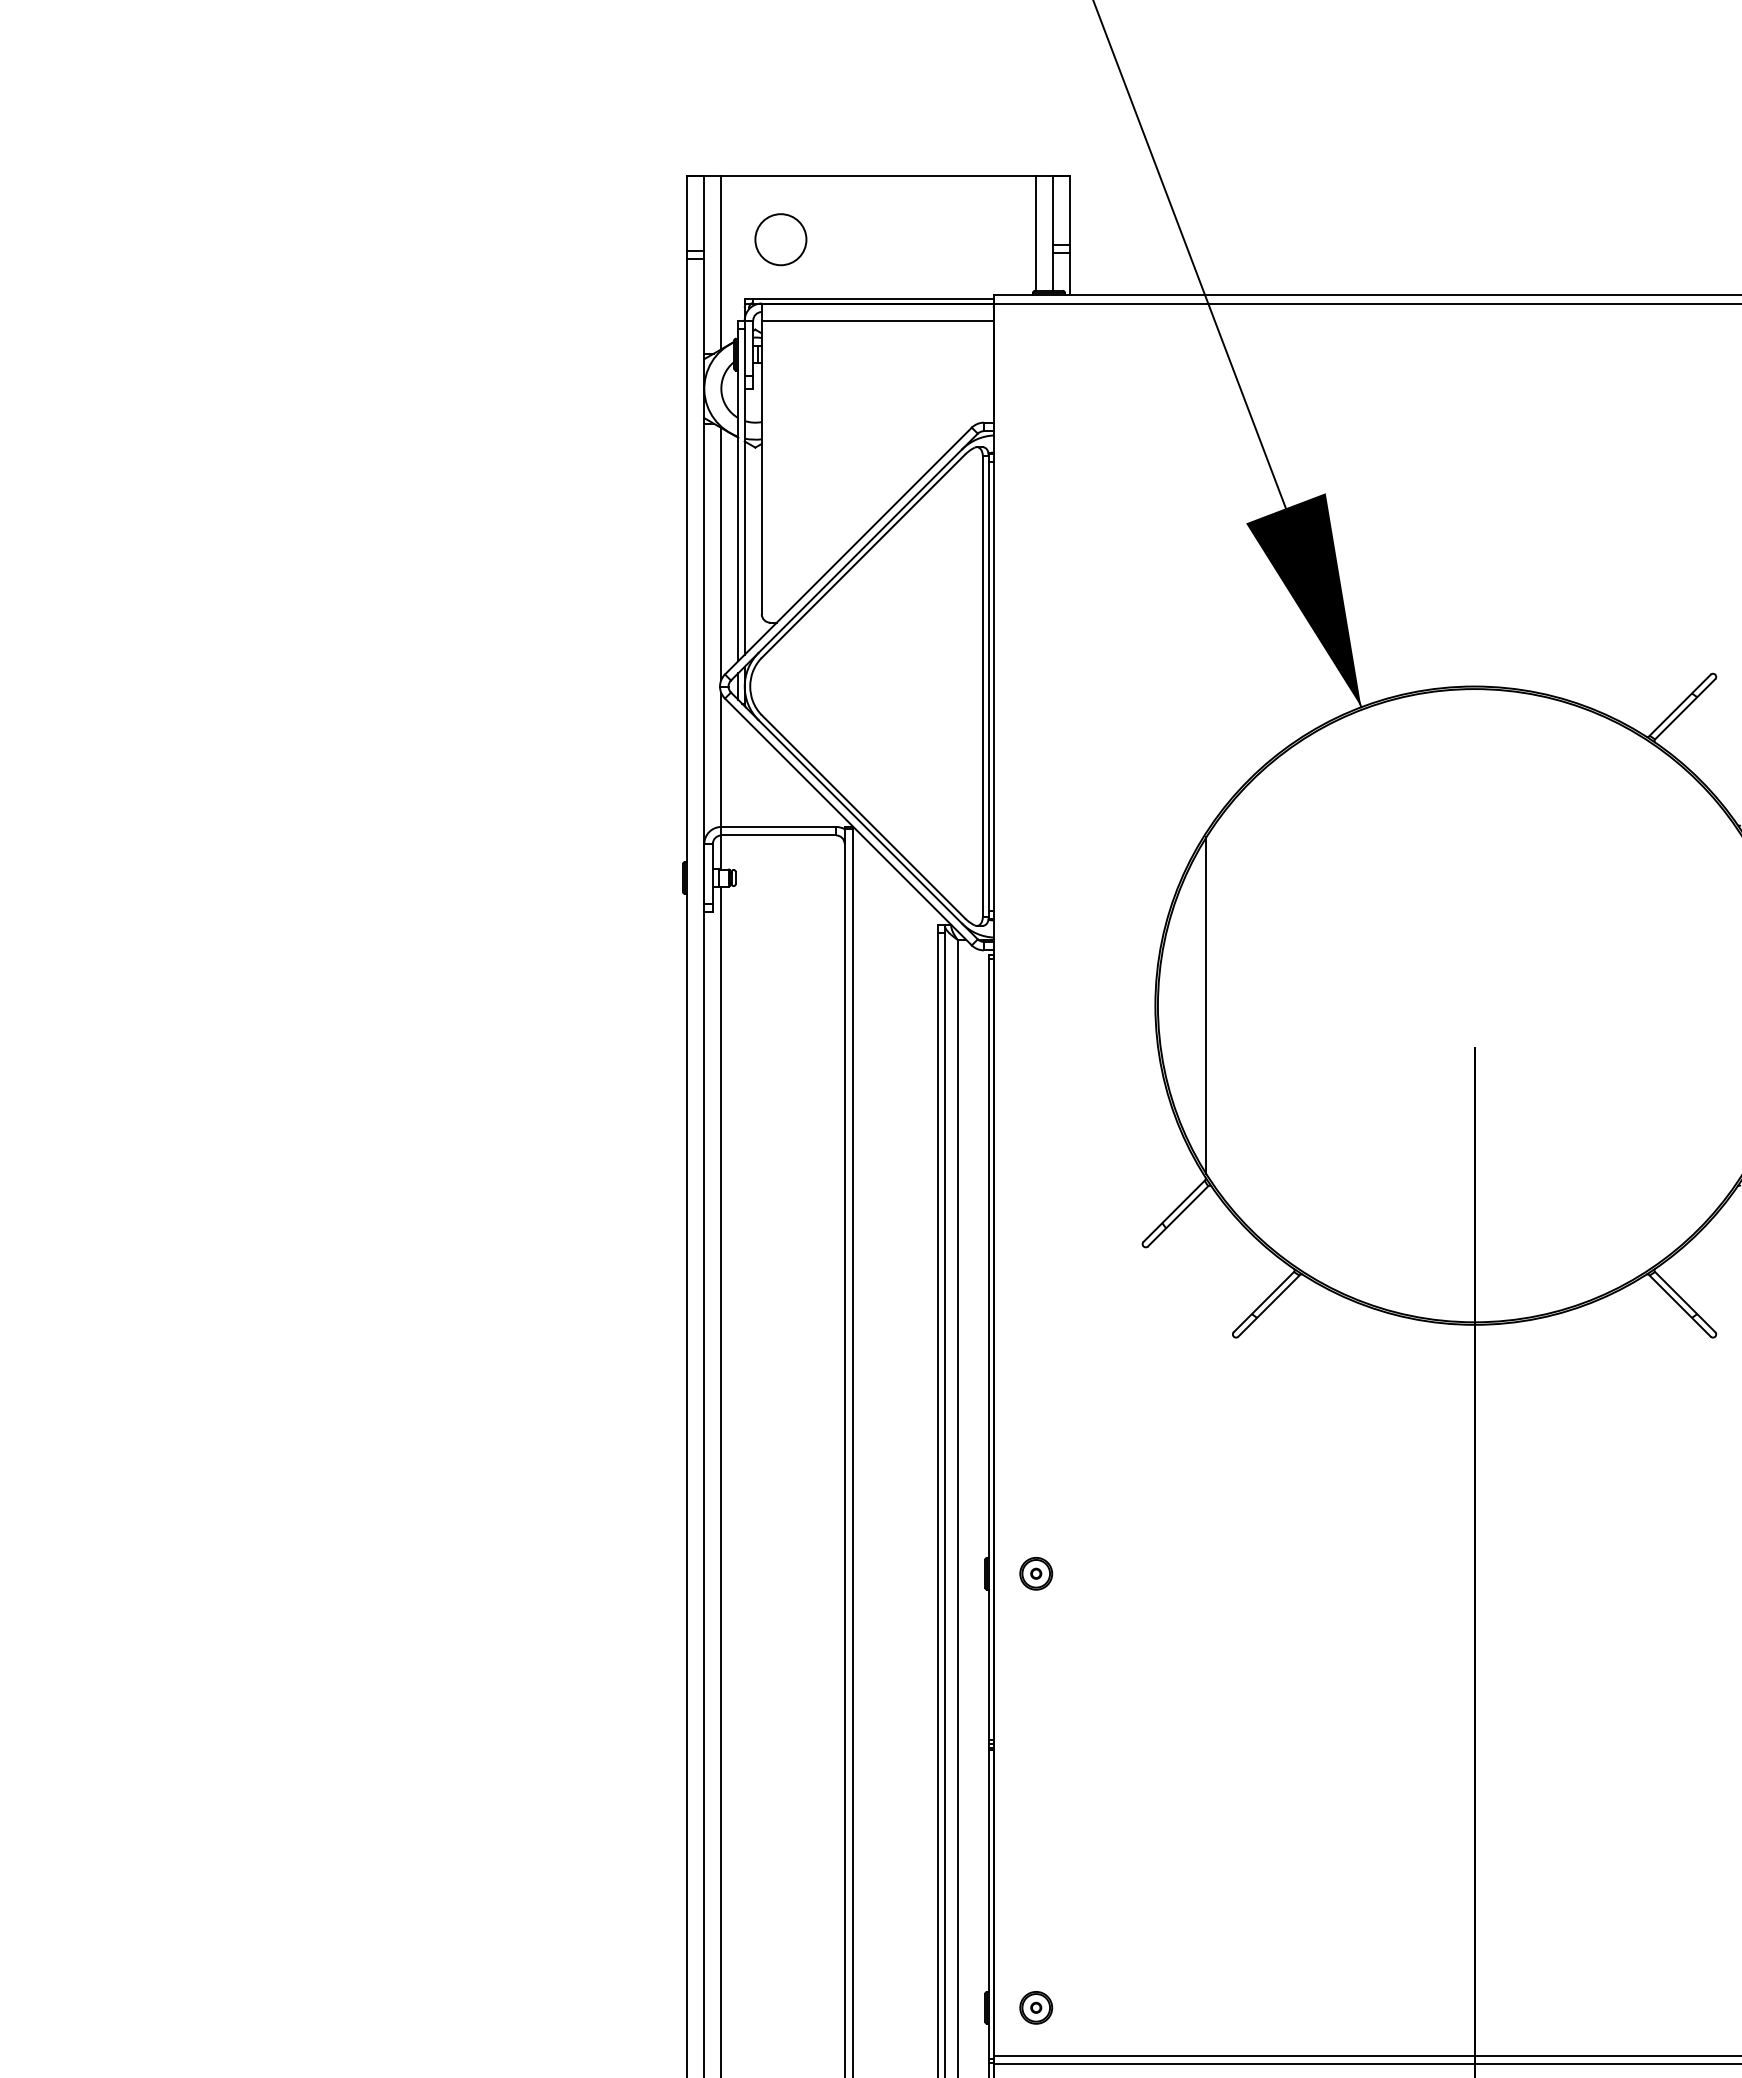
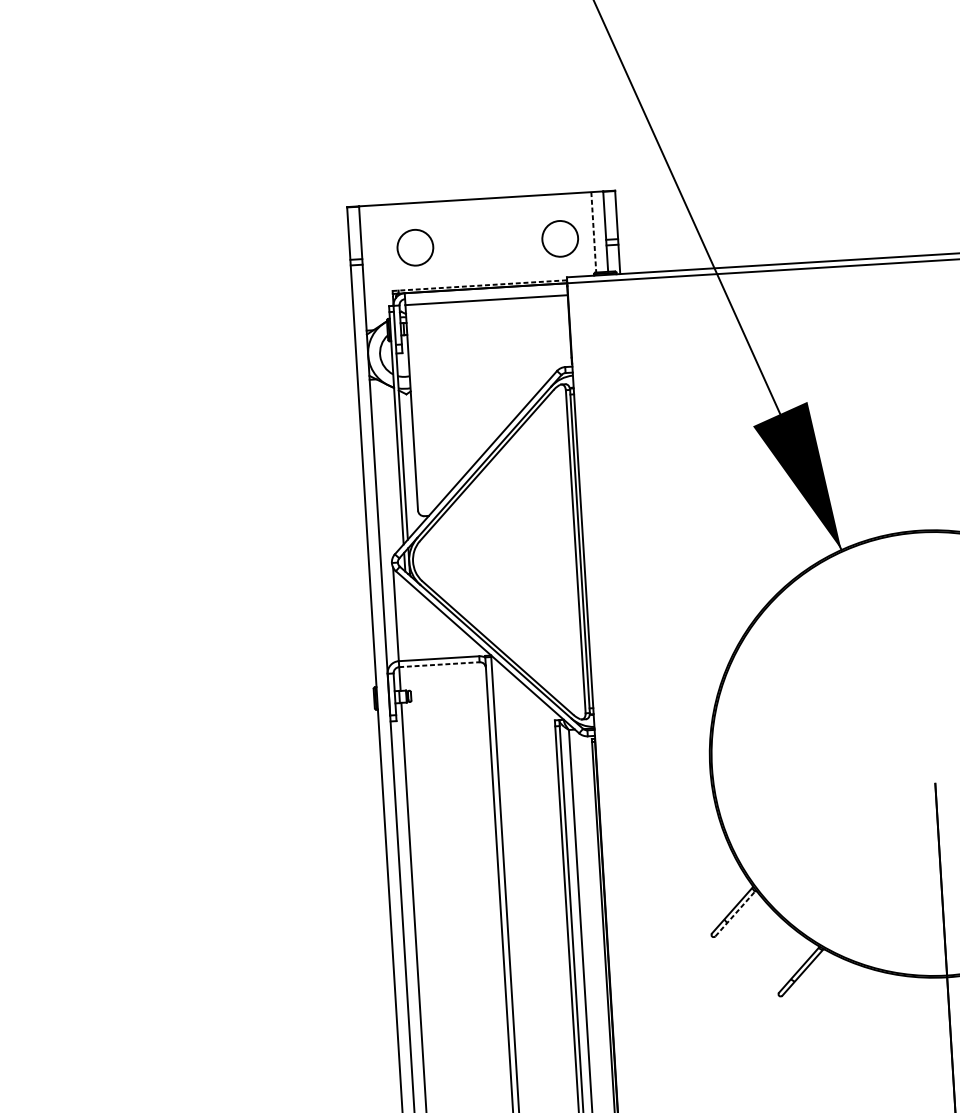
line: (1036, 233) -> (593, 232), solid -> dashed
circle: (987, 239) -> (559, 238), added
line: (721, 262) -> (374, 266), removed
line: (869, 299) -> (479, 285), solid -> dashed
line: (721, 553) -> (387, 469), removed
line: (779, 835) -> (439, 664), solid -> dashed
line: (1206, 1005) -> (745, 765), removed
line: (1178, 1216) -> (735, 914), solid -> dashed

